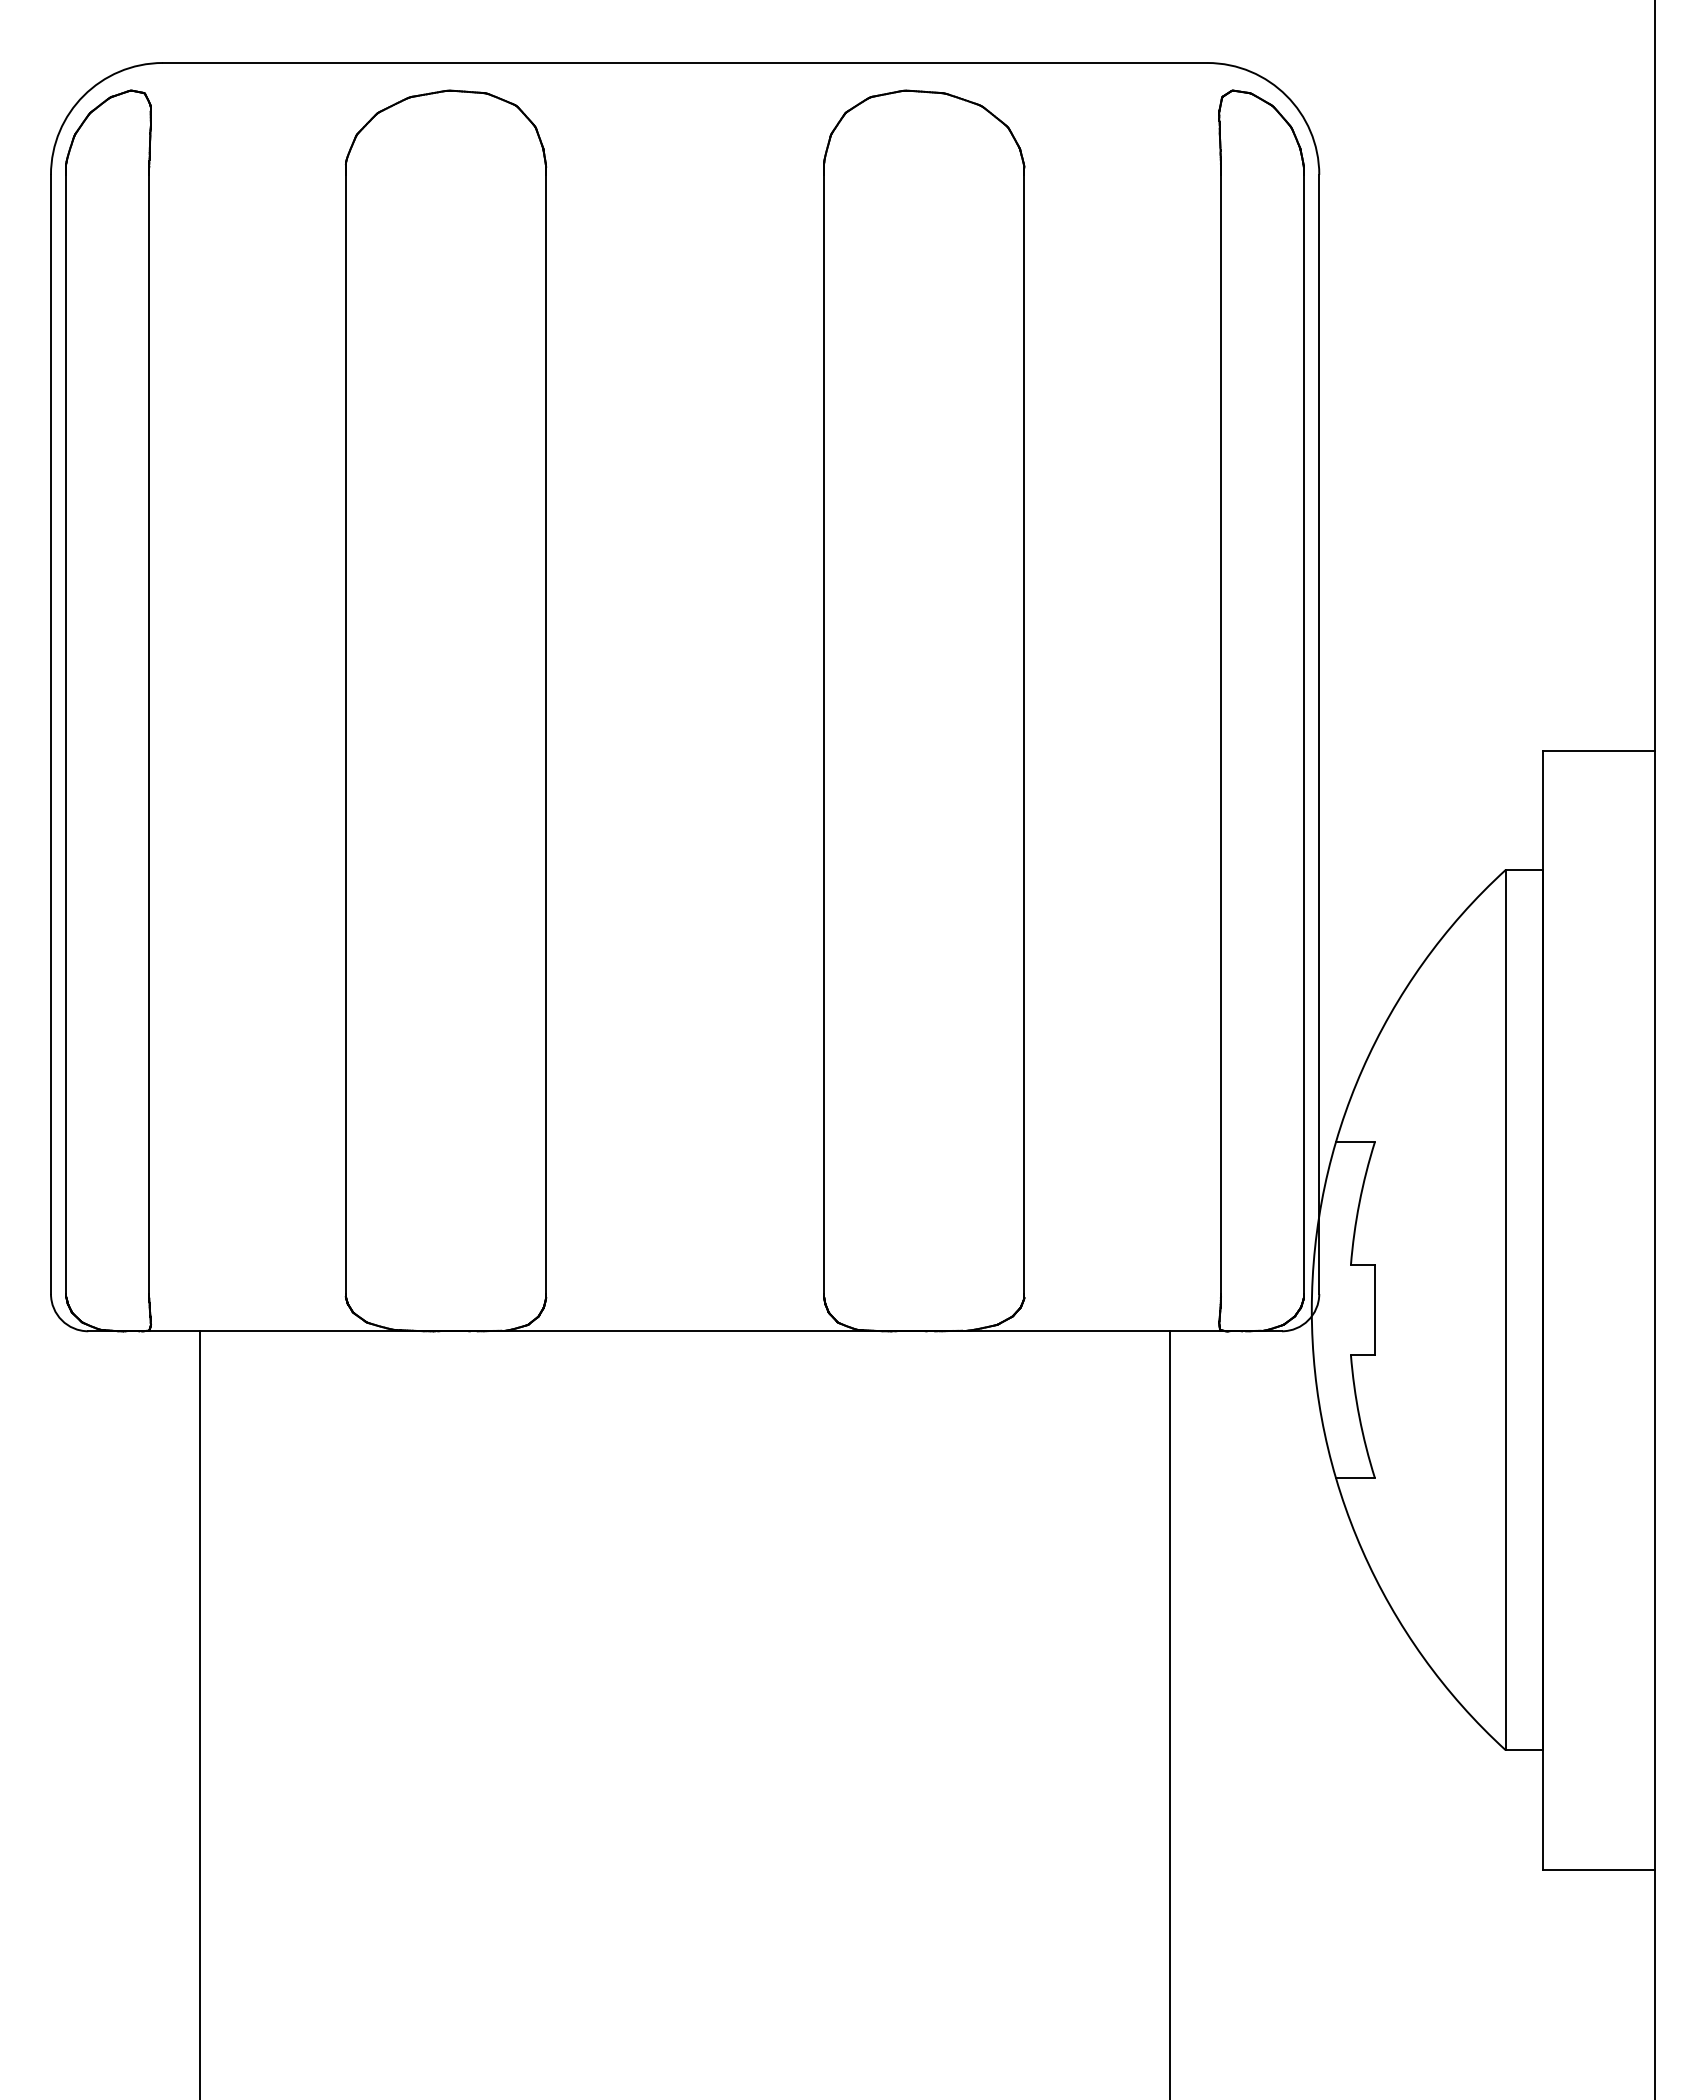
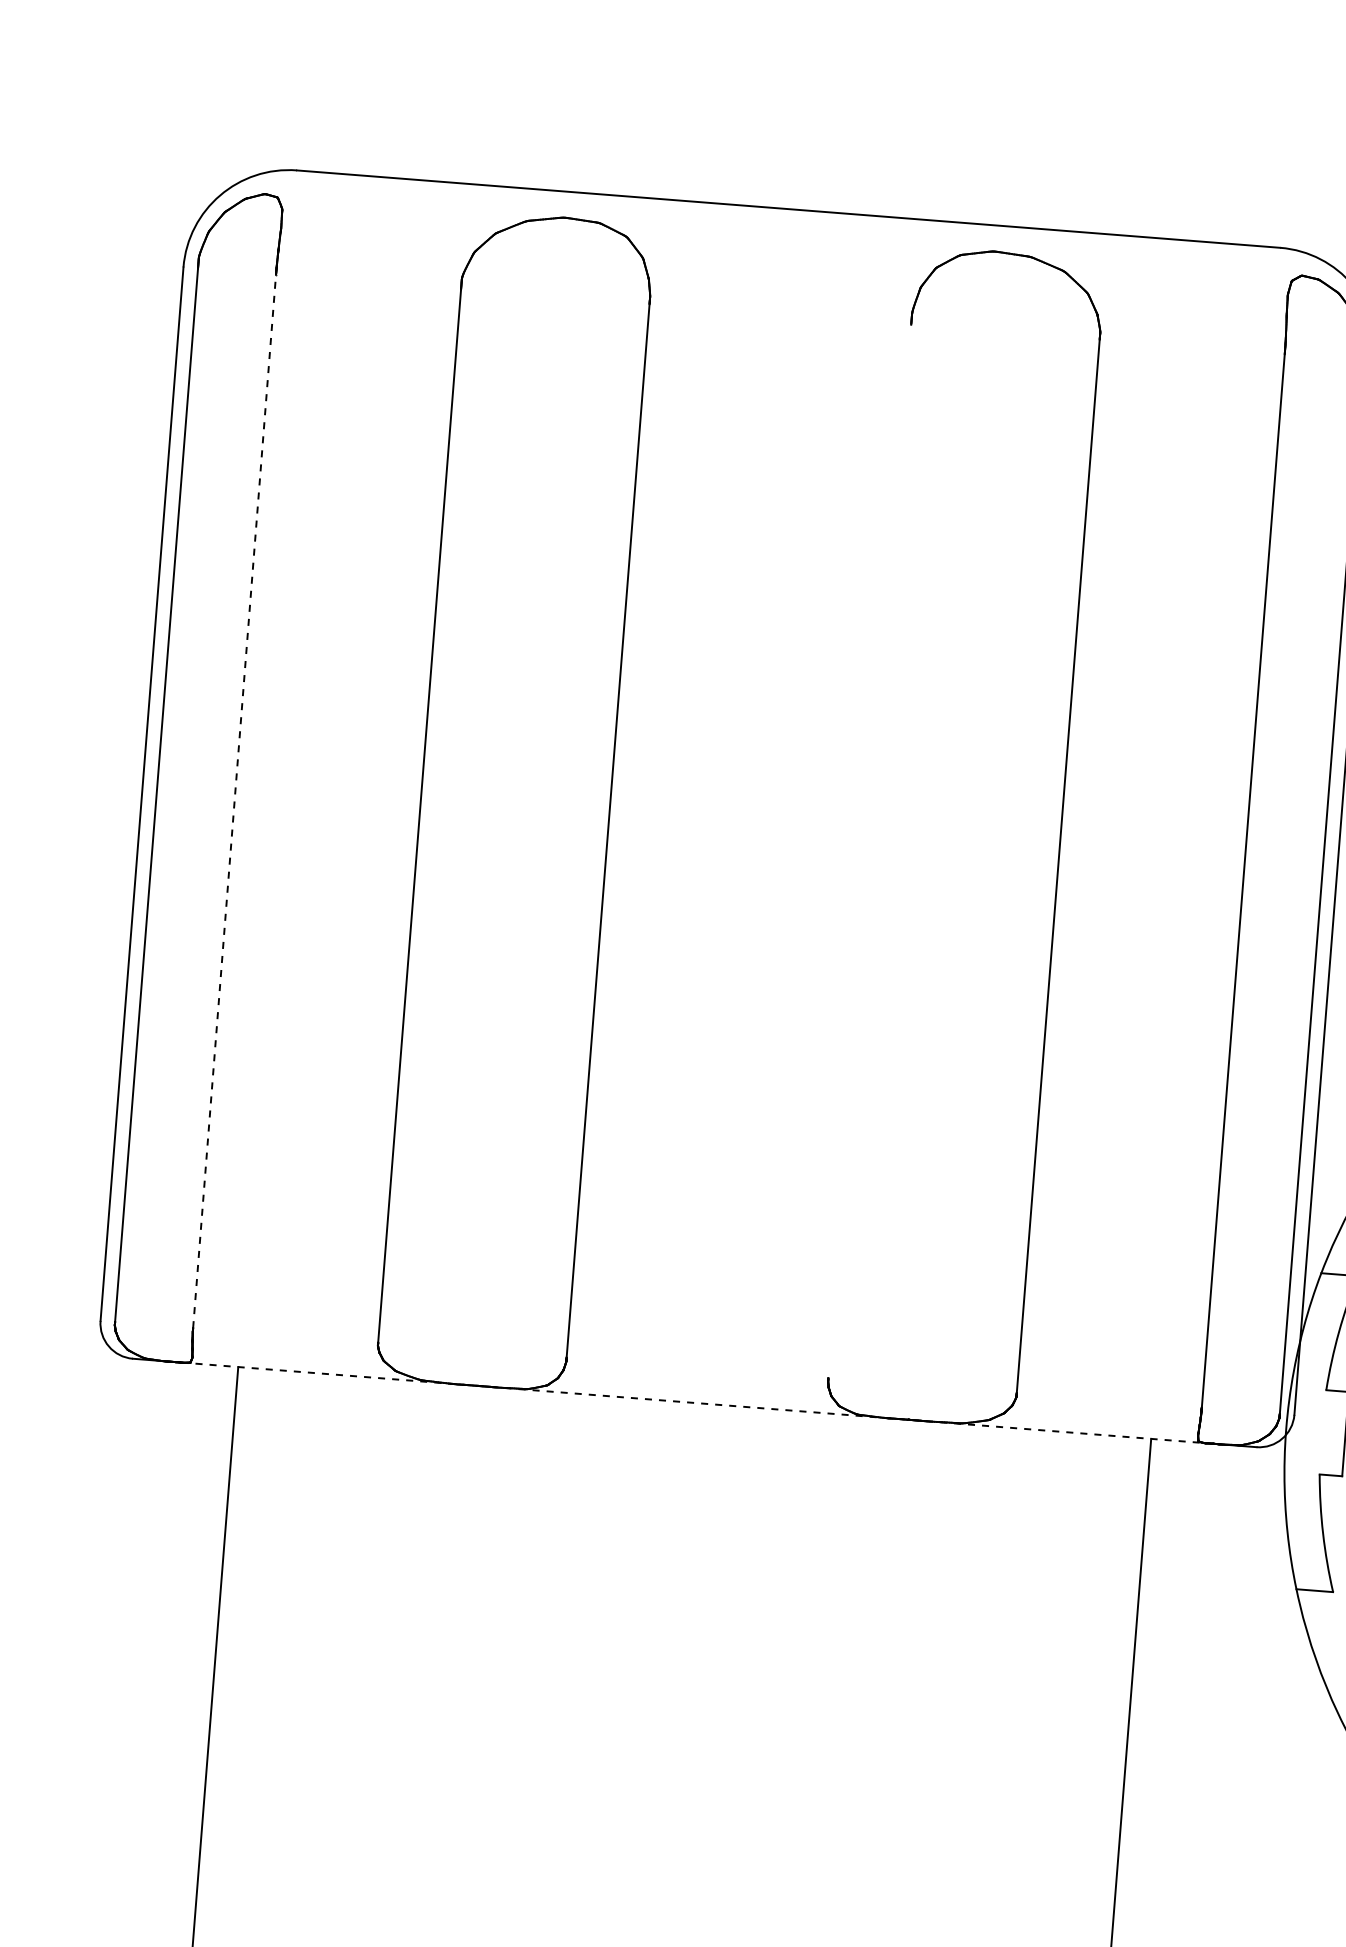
line: (824, 733) -> (870, 850), removed
line: (149, 734) -> (234, 801), solid -> dashed
line: (684, 1331) -> (694, 1403), solid -> dashed

